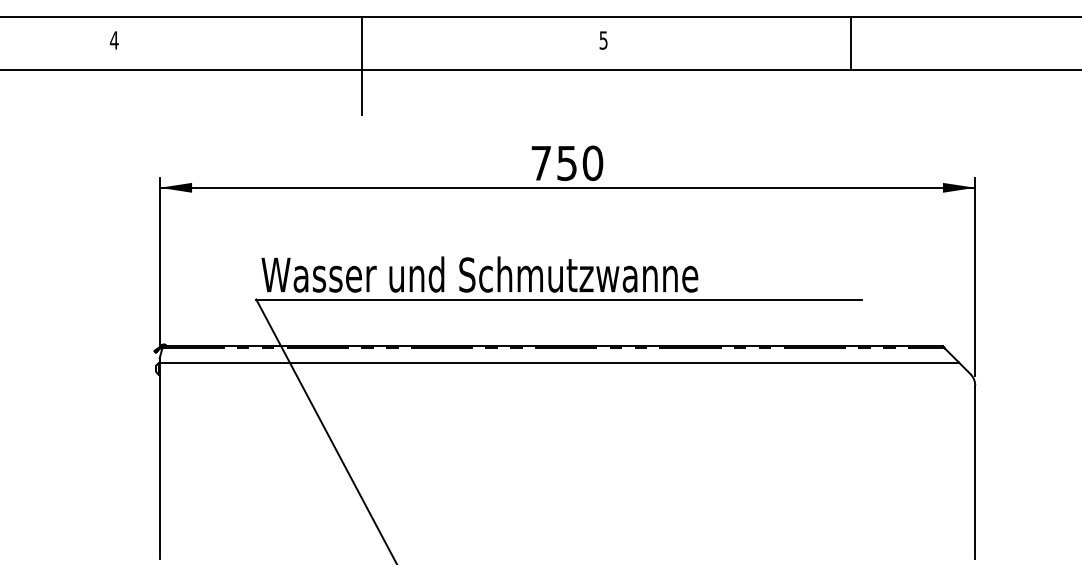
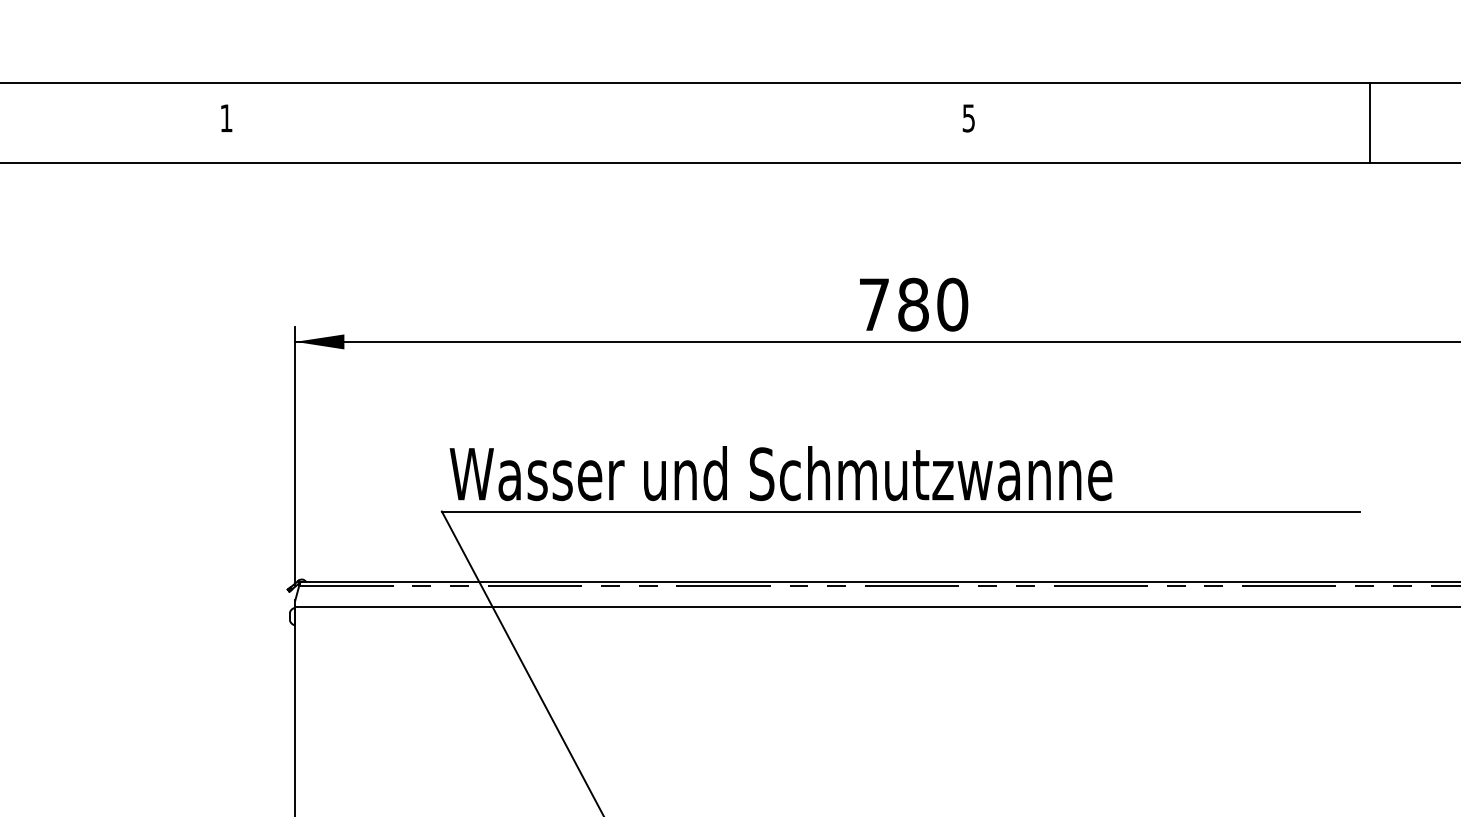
text: (113, 40) -> (225, 118), 4 -> 1
line: (851, 43) -> (1370, 122), moved
line: (361, 65) -> (601, 156), removed
text: (567, 162) -> (914, 303), 750 -> 780

